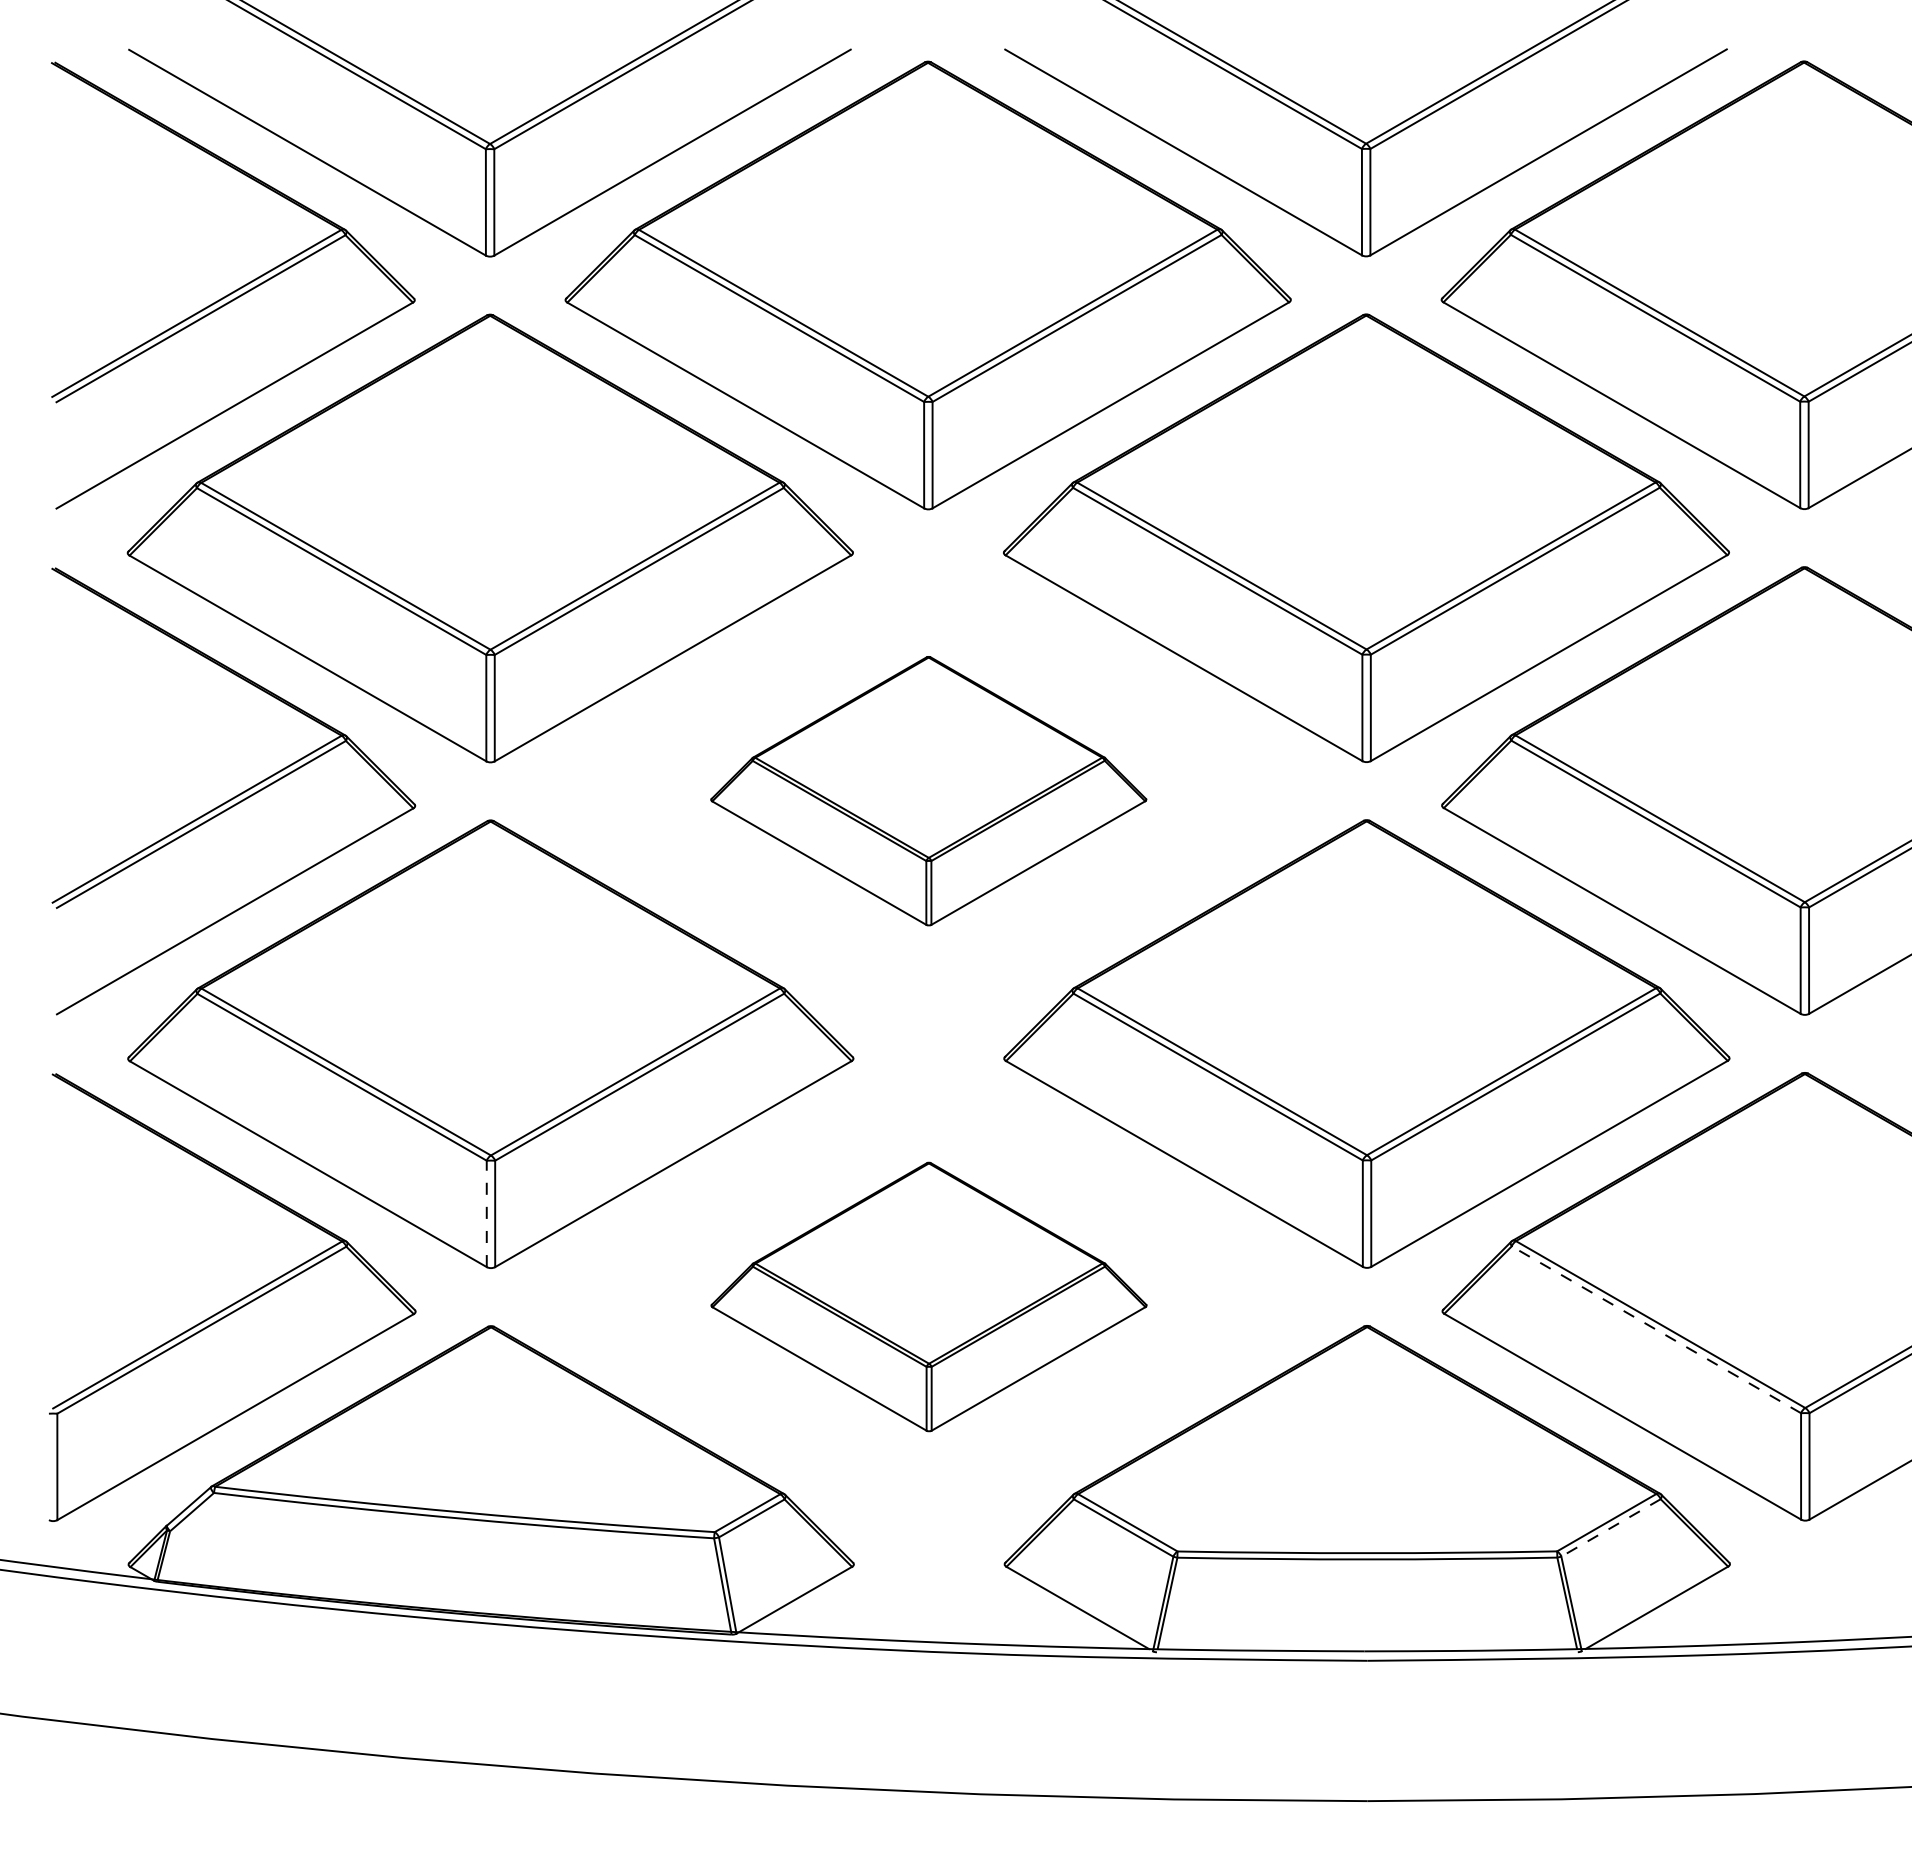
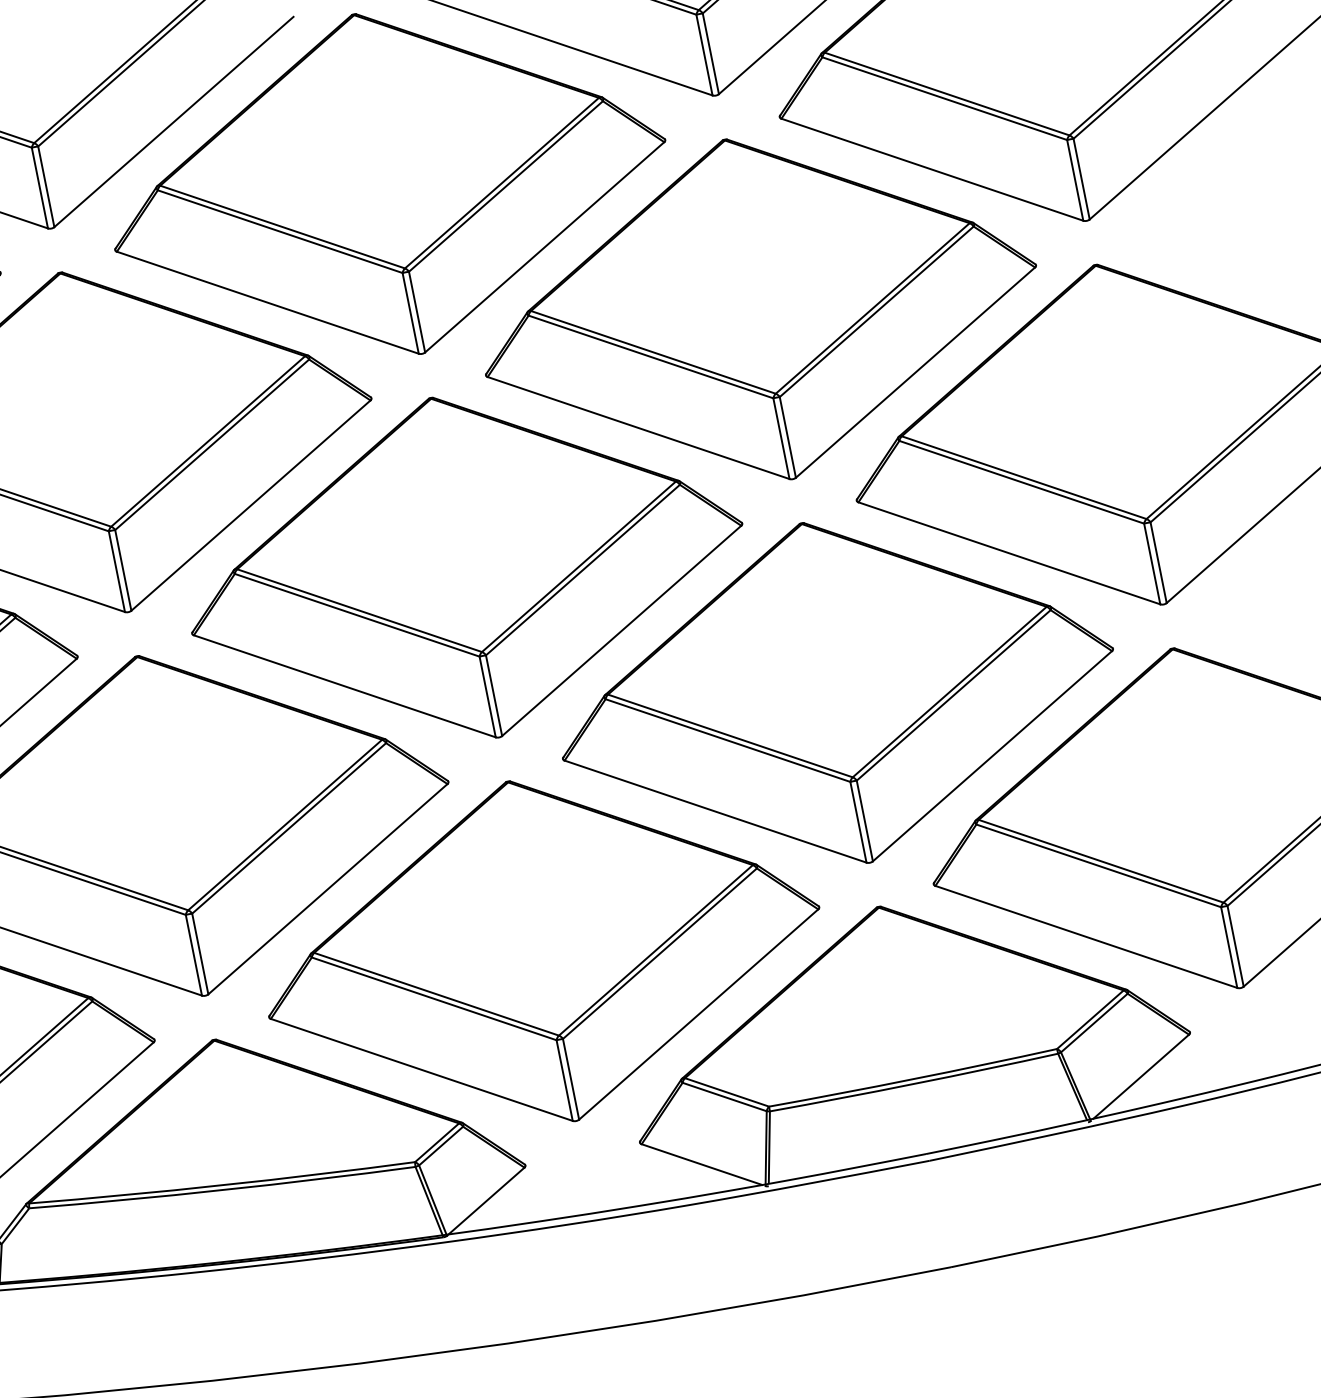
part: (928, 790) -> (464, 567), size x1.67
line: (486, 1213) -> (193, 955), dashed -> solid
part: (928, 1296) -> (541, 950), size x1.67
line: (1656, 1329) -> (1098, 865), dashed -> solid
line: (1610, 1528) -> (1094, 1023), dashed -> solid

